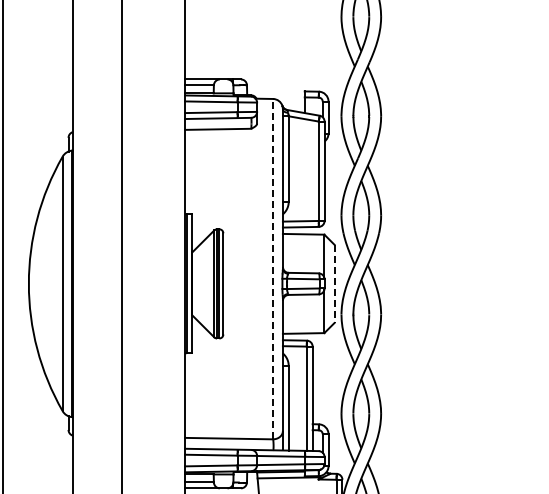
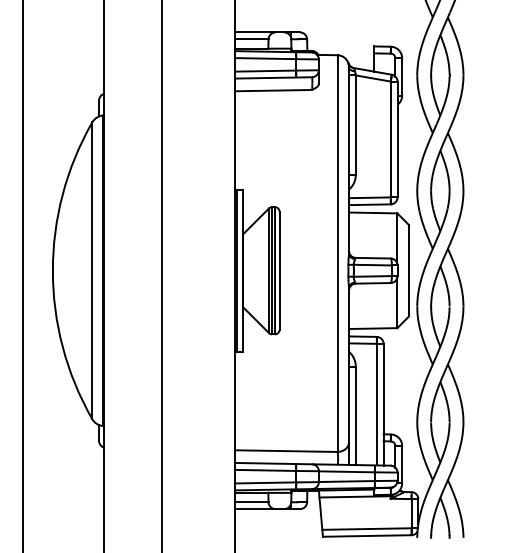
line: (273, 268) -> (338, 252), dashed -> solid
line: (334, 284) -> (409, 271), dashed -> solid

